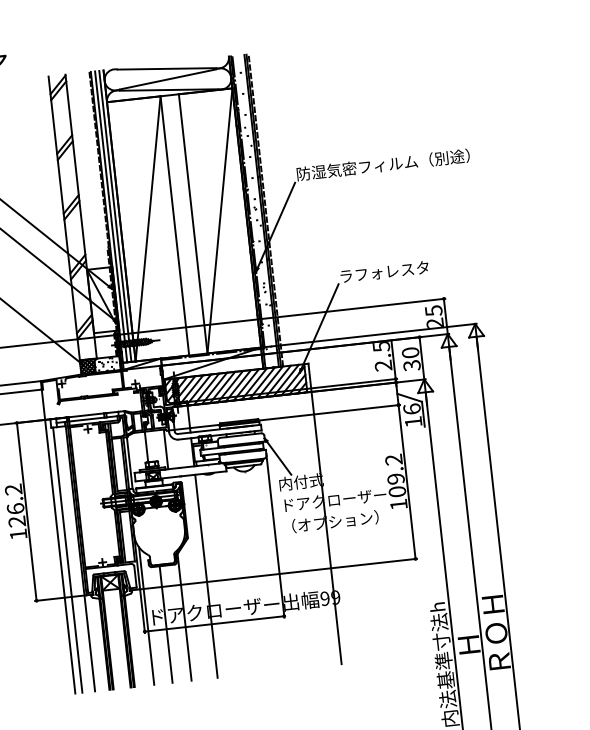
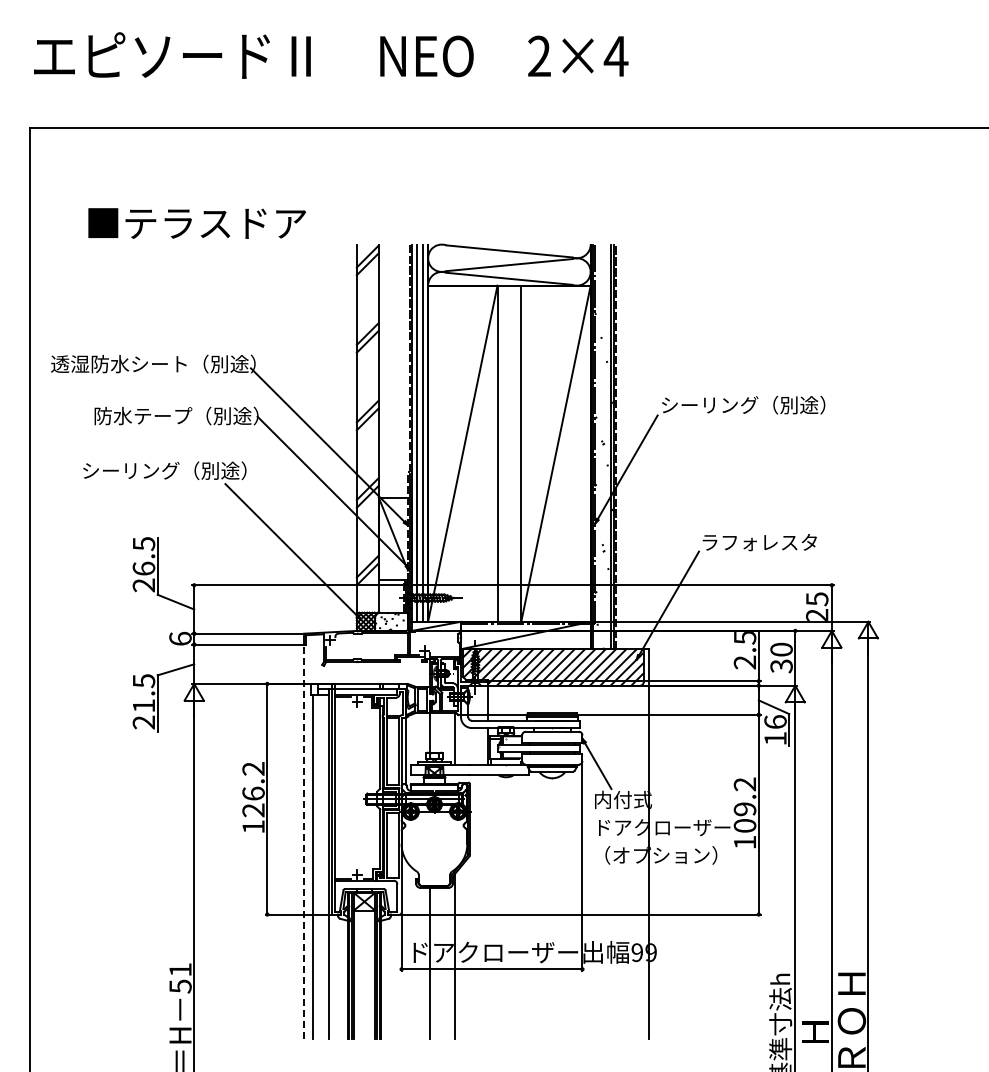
text: (383, 164) -> (773, 404), 防湿気密フィルム（別途） -> シーリング（別途）
line: (58, 540) -> (303, 840), solid -> dashed
line: (206, 575) -> (488, 906), removed
line: (146, 615) -> (406, 949), removed

